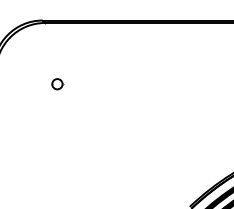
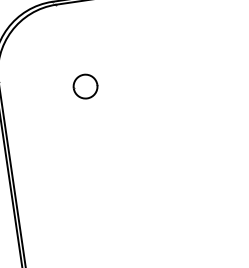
part: (57, 83) -> (85, 85), size x1.67

